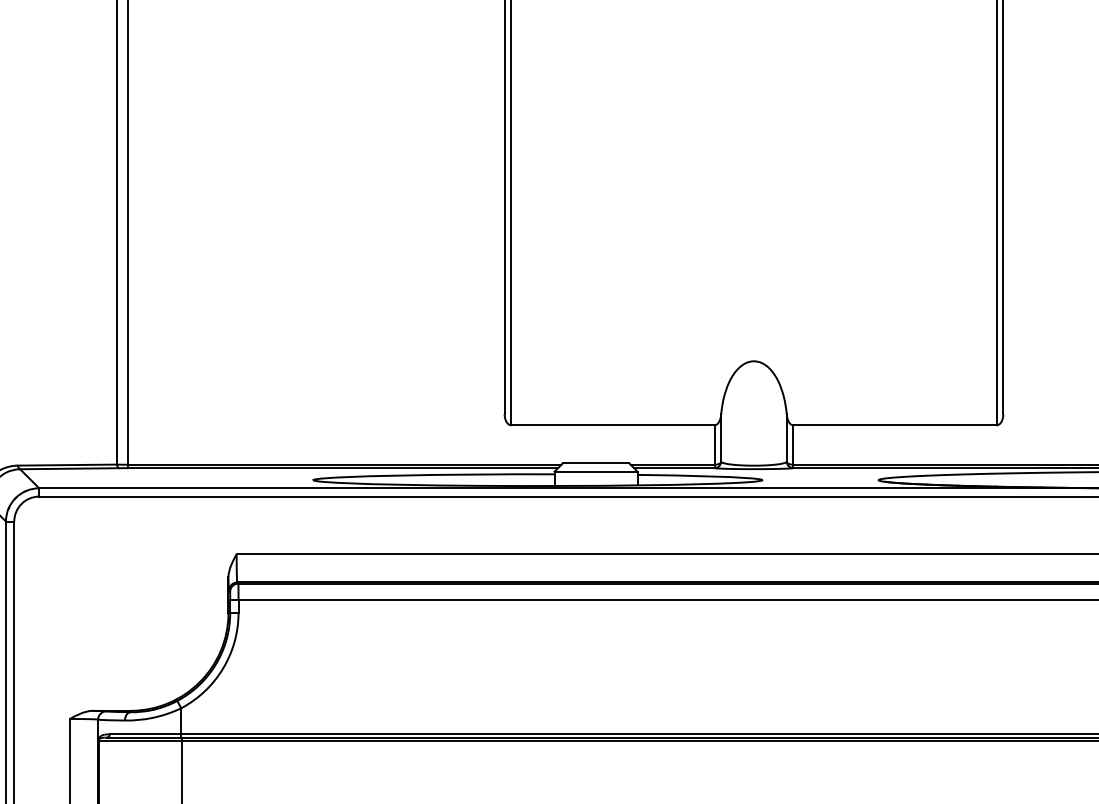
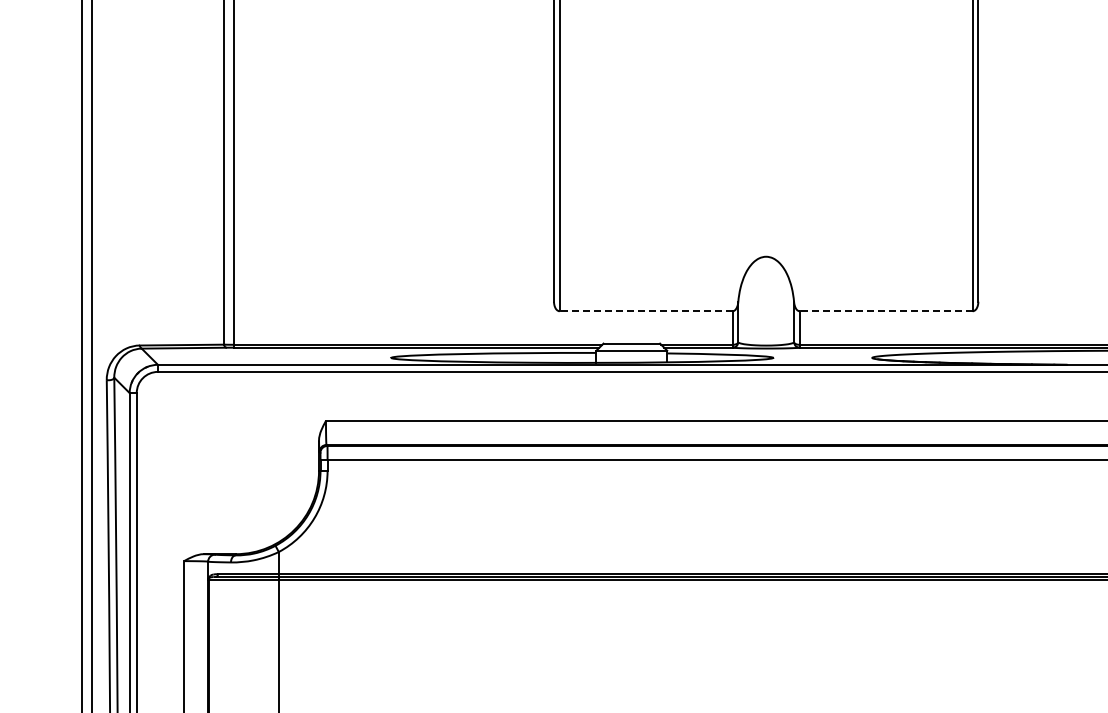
line: (613, 425) -> (646, 311), solid -> dashed
line: (895, 425) -> (886, 311), solid -> dashed

